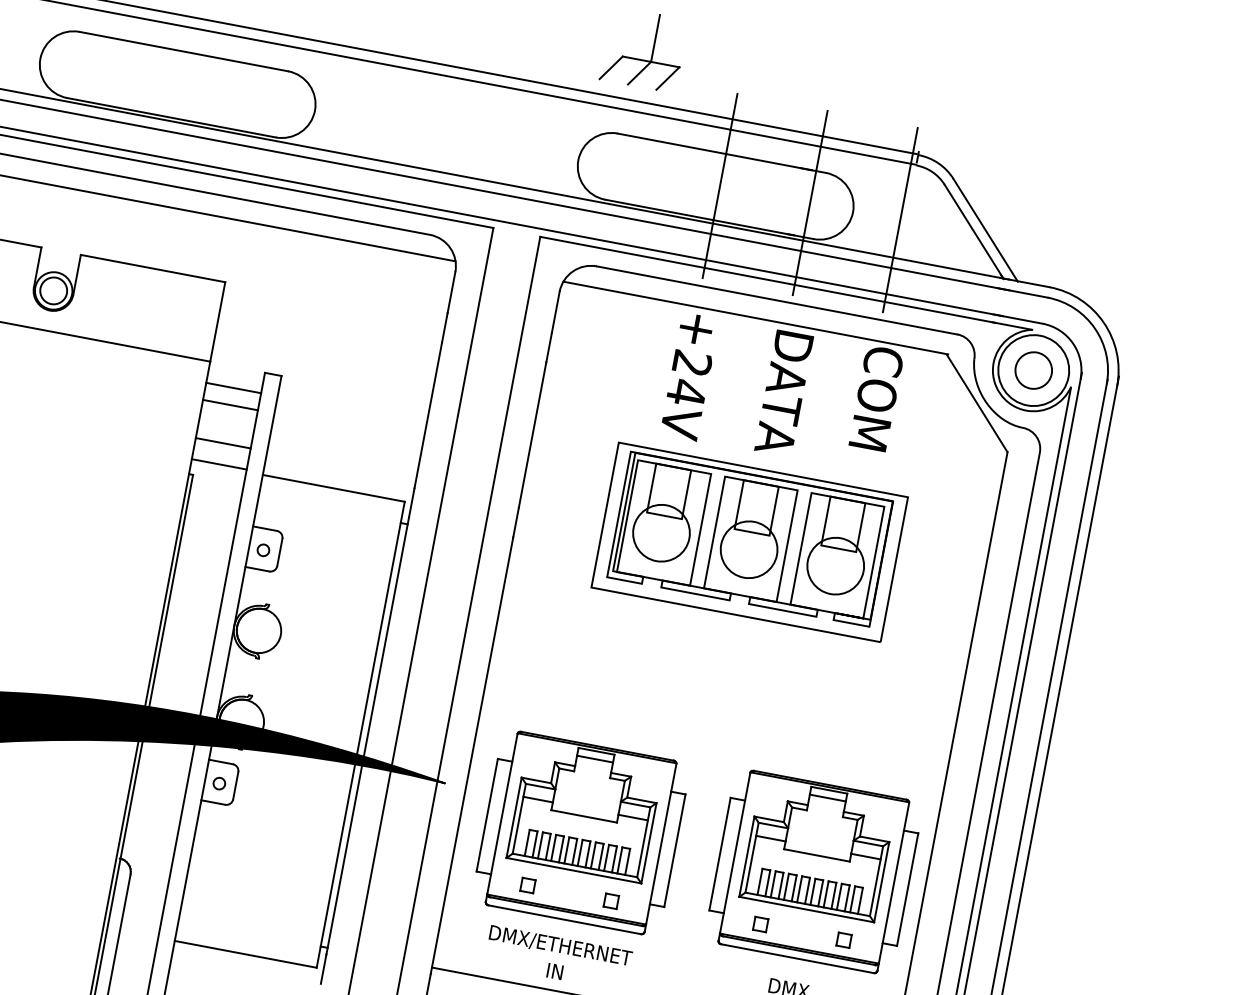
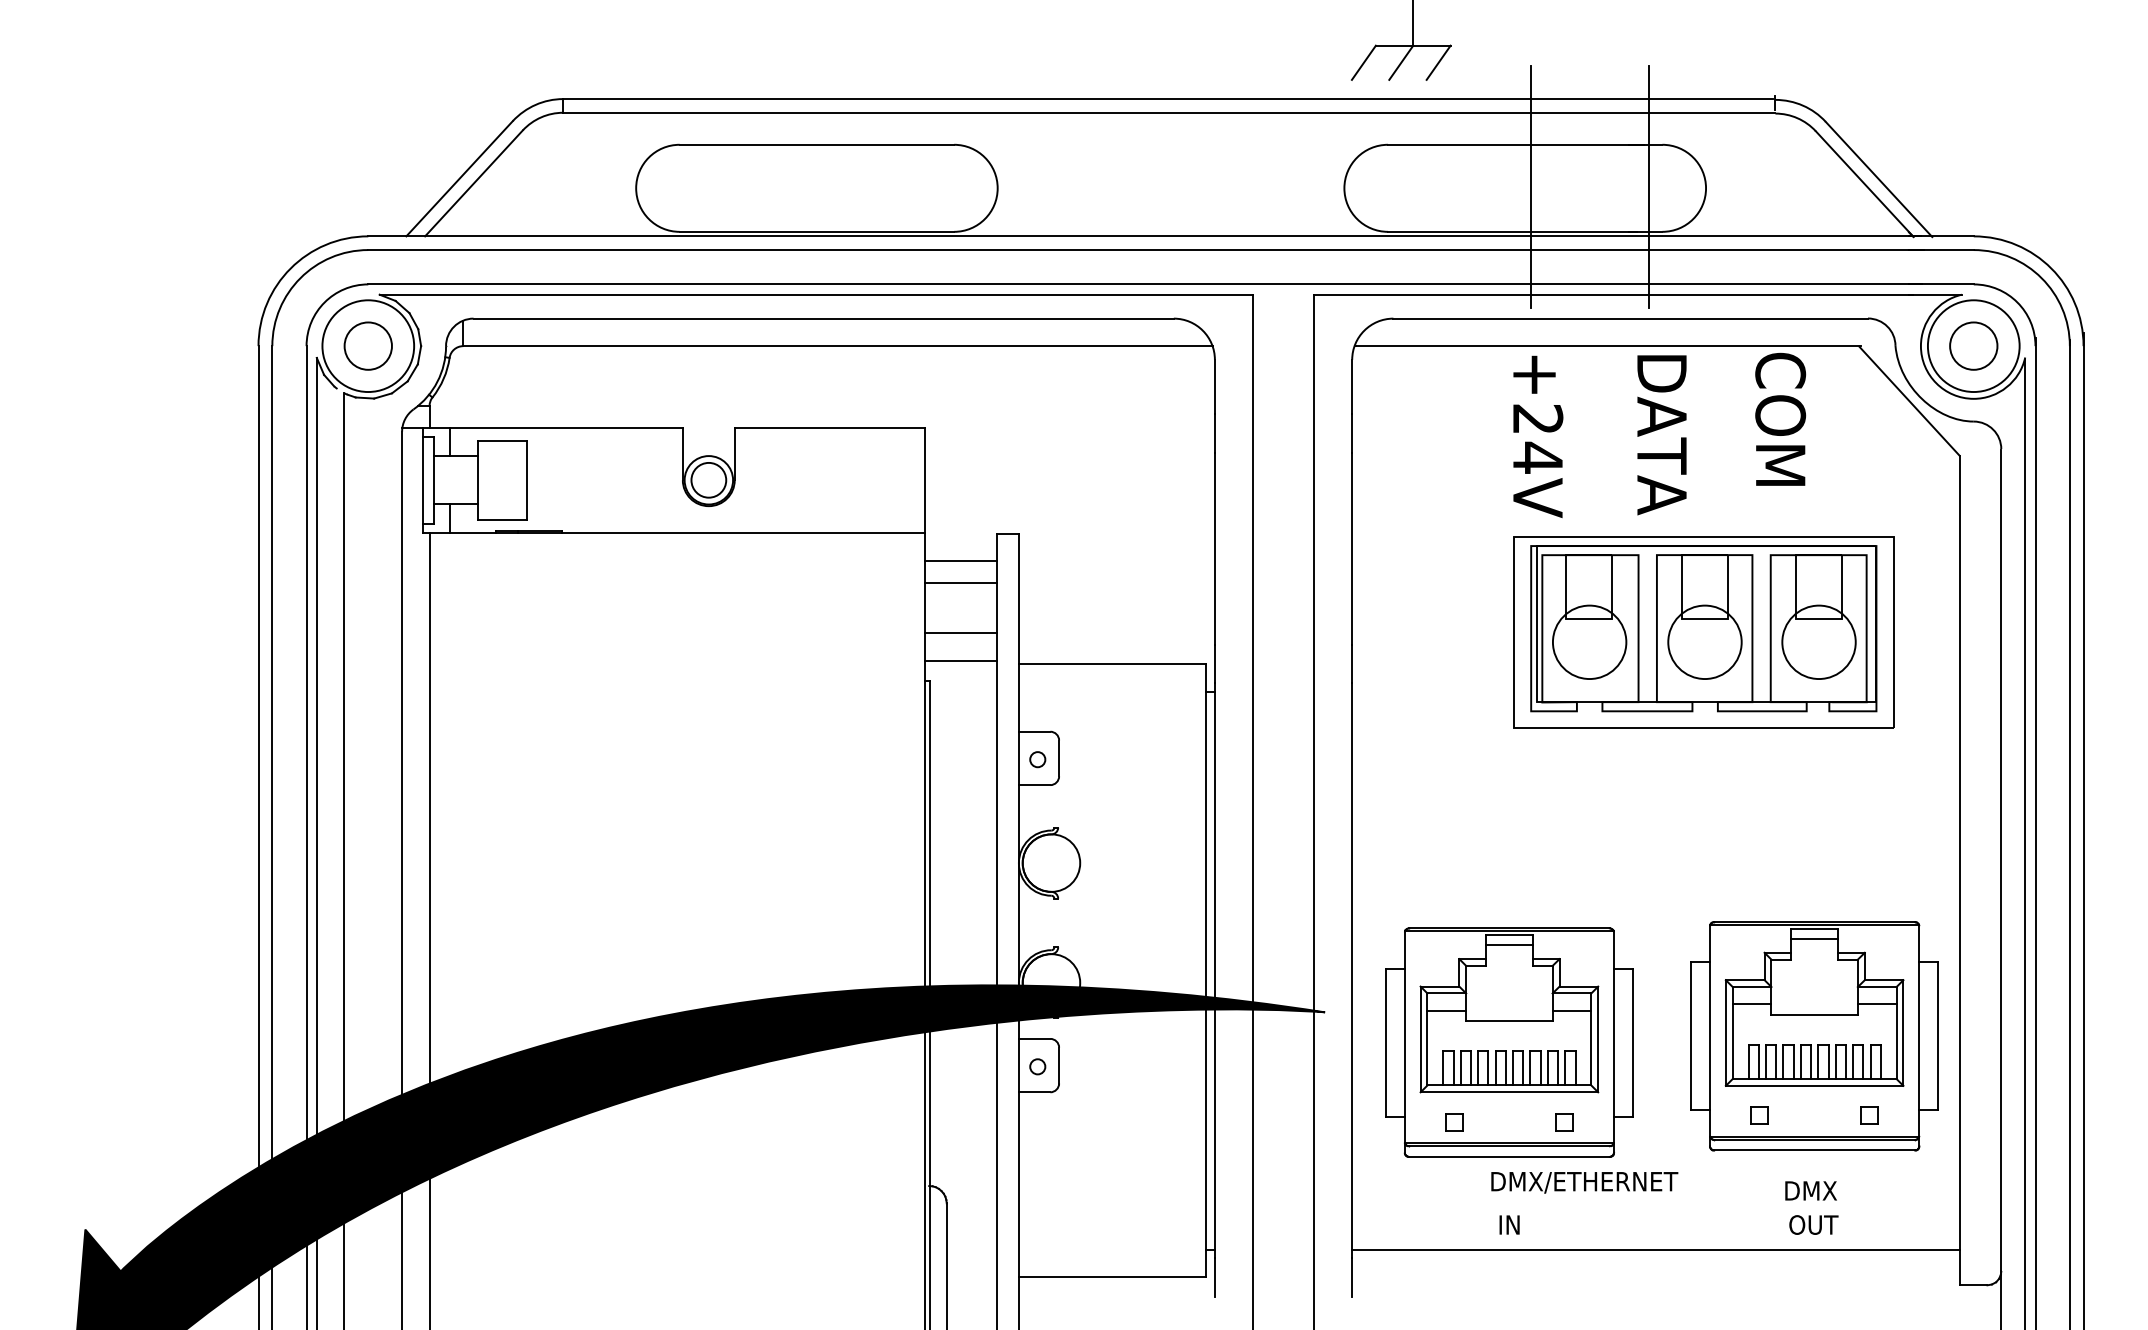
line: (900, 219) -> (1768, 186), removed
part: (749, 542) -> (1703, 632), moved
text: (560, 946) -> (1584, 1182), moved

